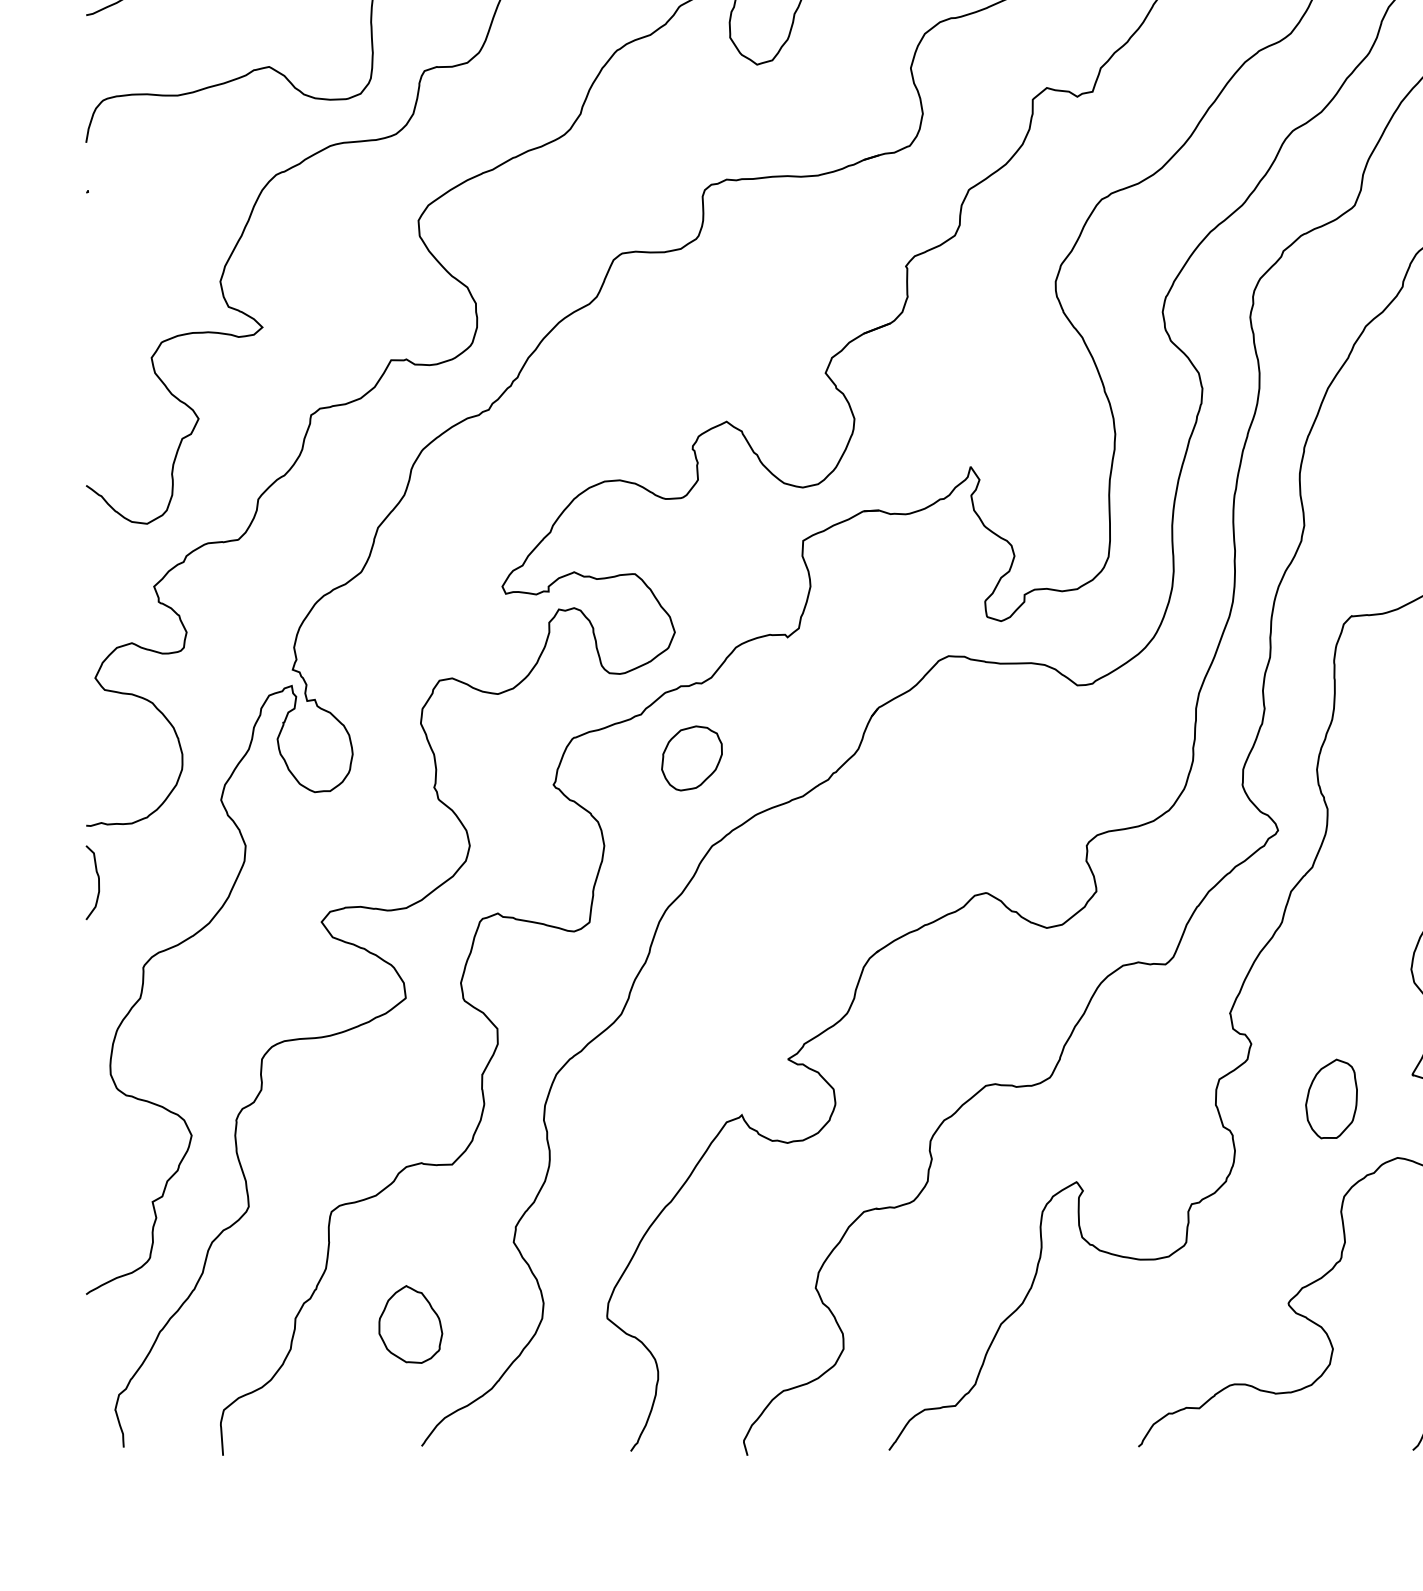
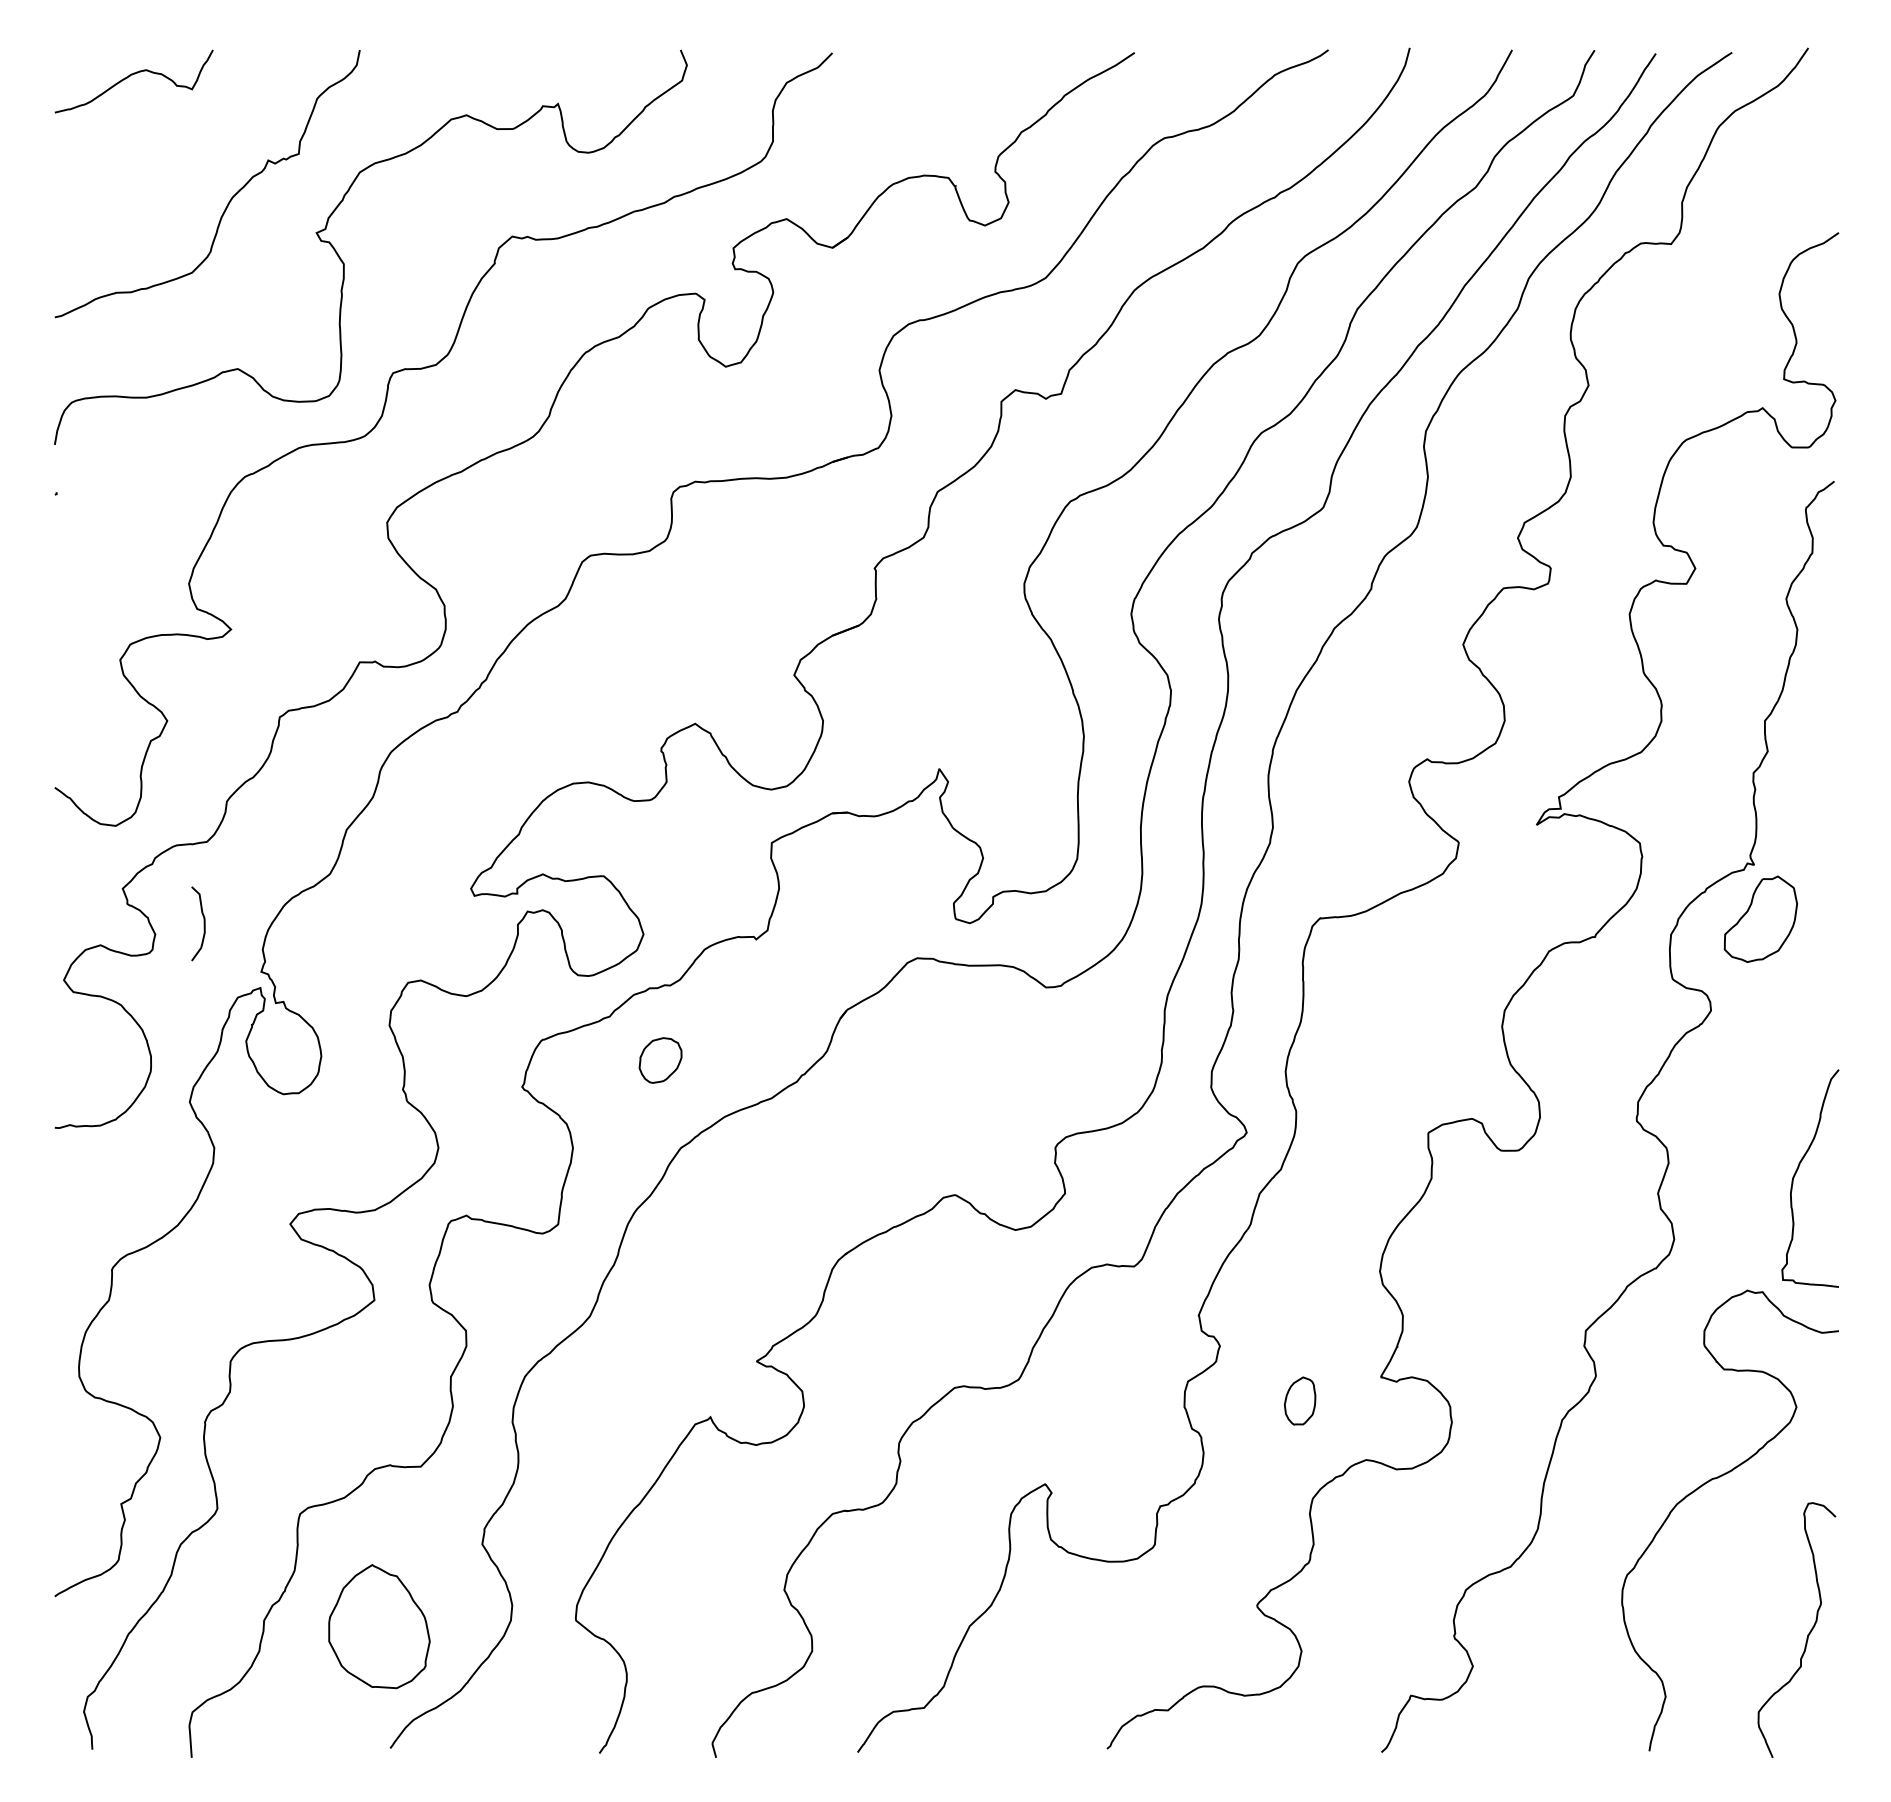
part: (691, 758) -> (660, 1060), size x0.7
curve: (97, 882) -> (203, 923), moved
part: (1330, 1098) -> (1299, 1400), size x0.6
part: (410, 1324) -> (379, 1626), size x1.6

